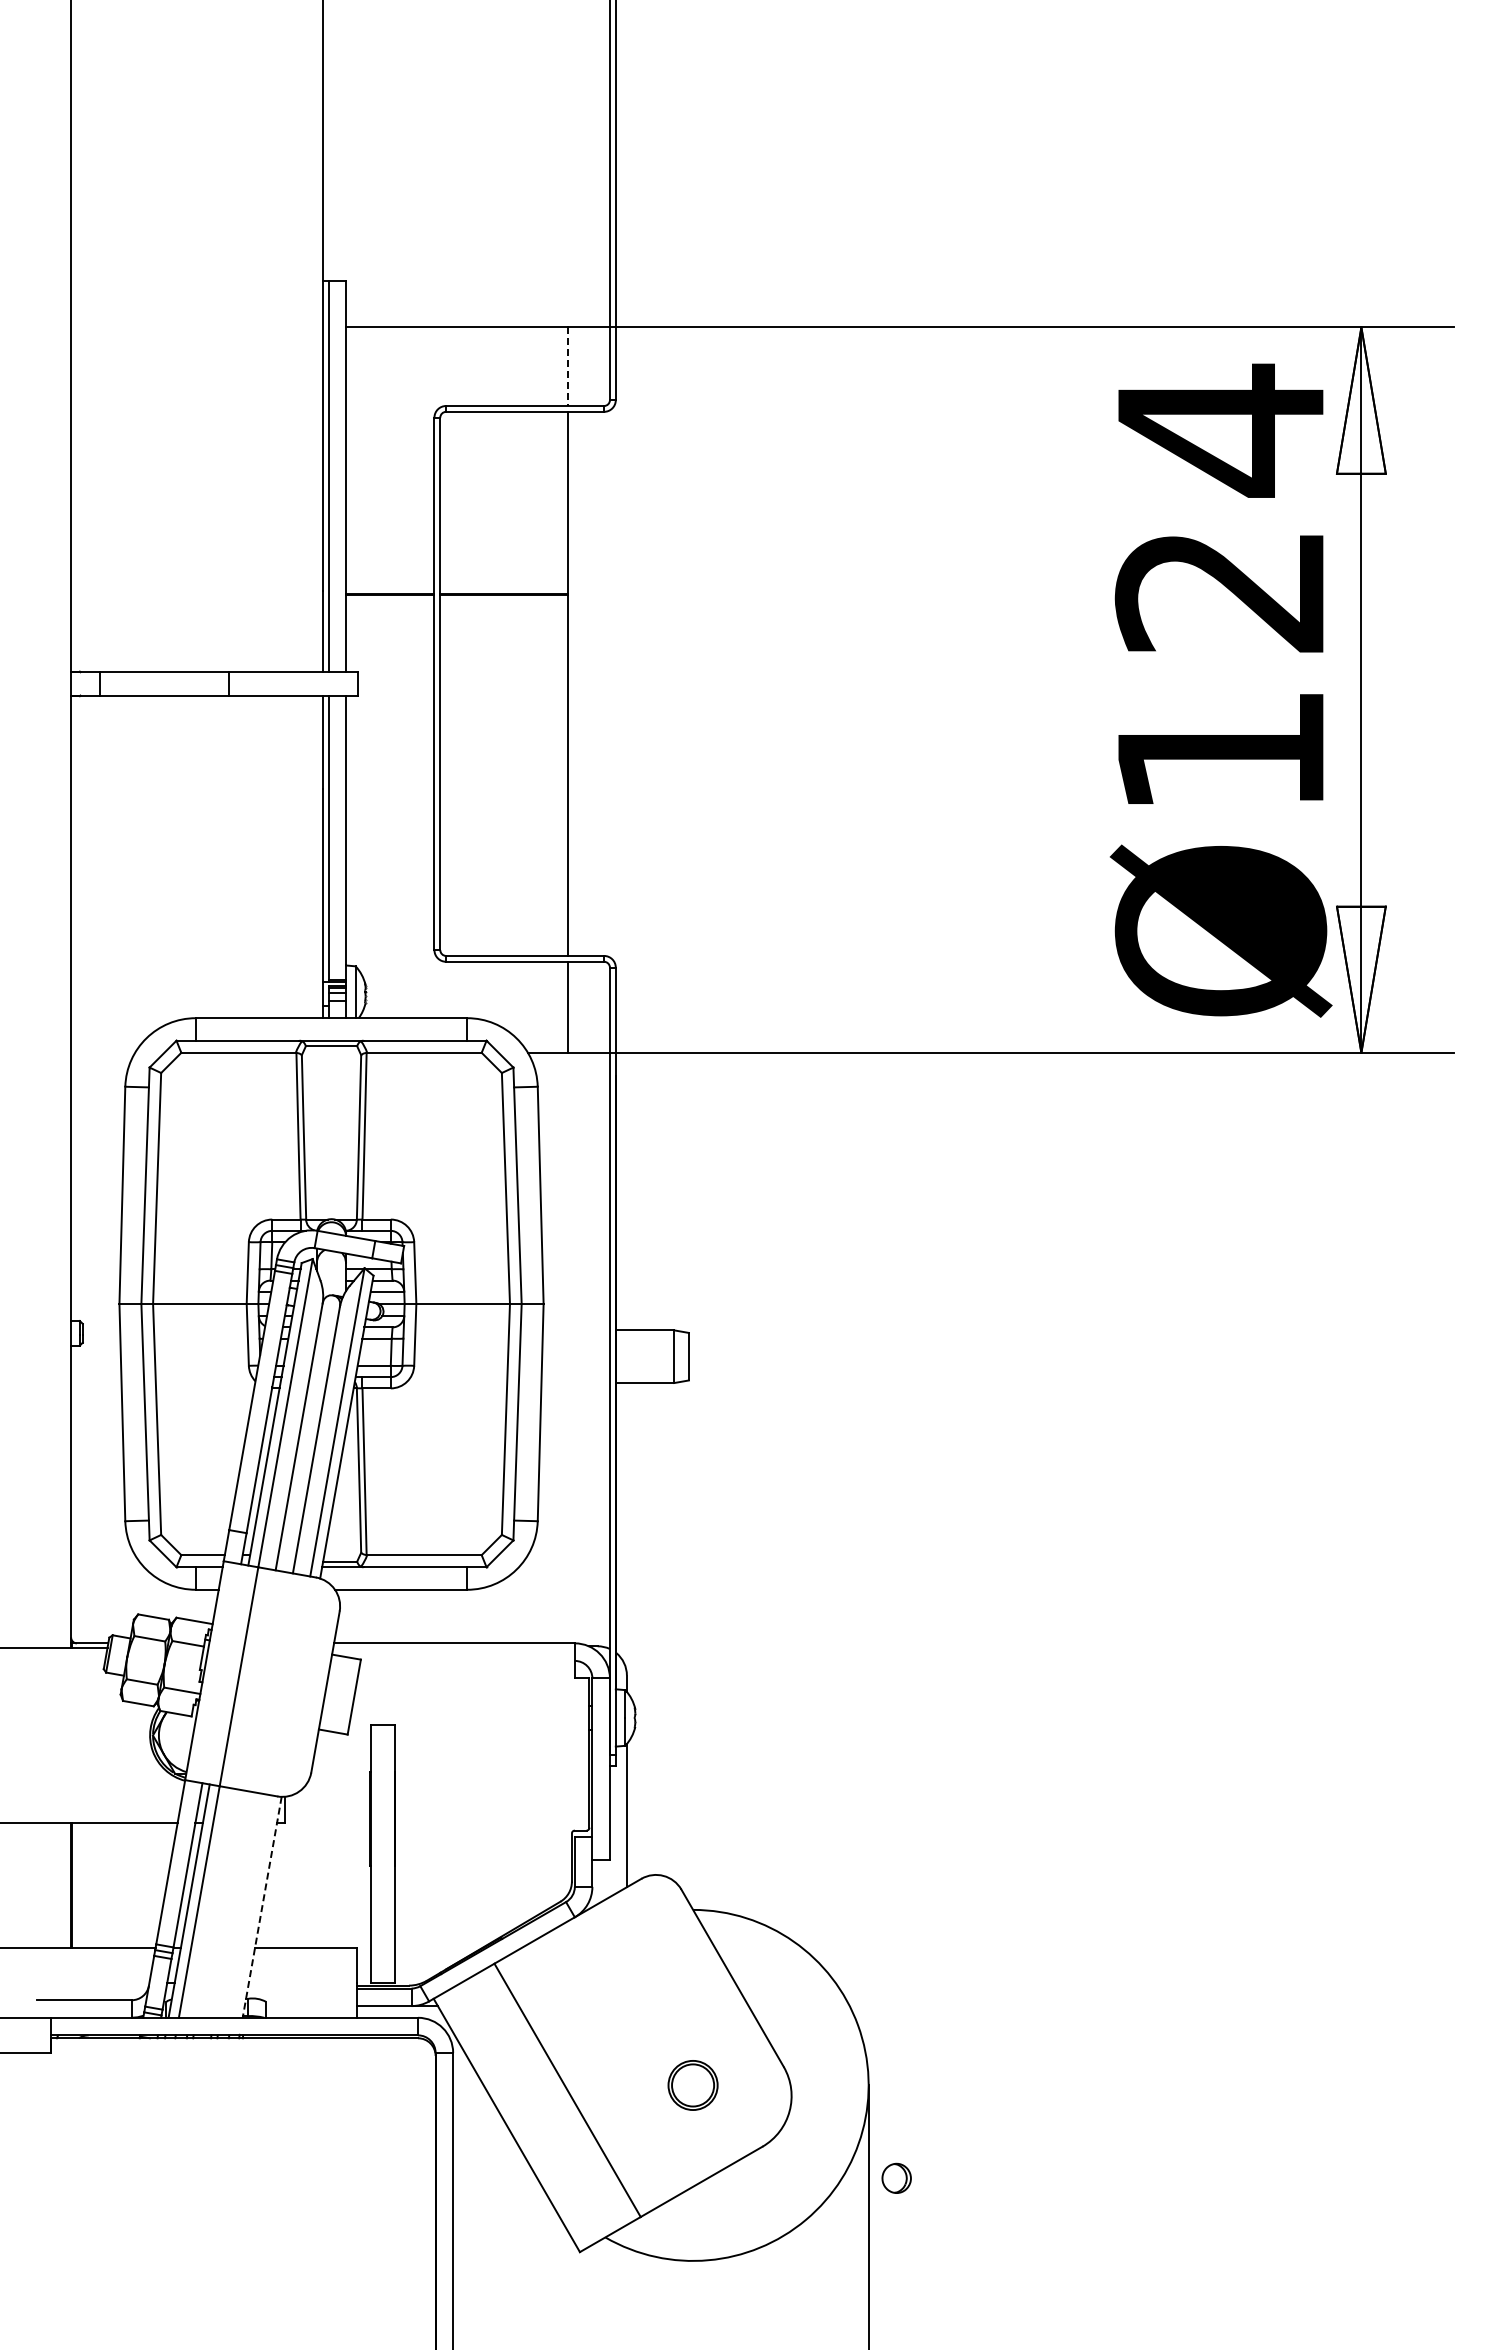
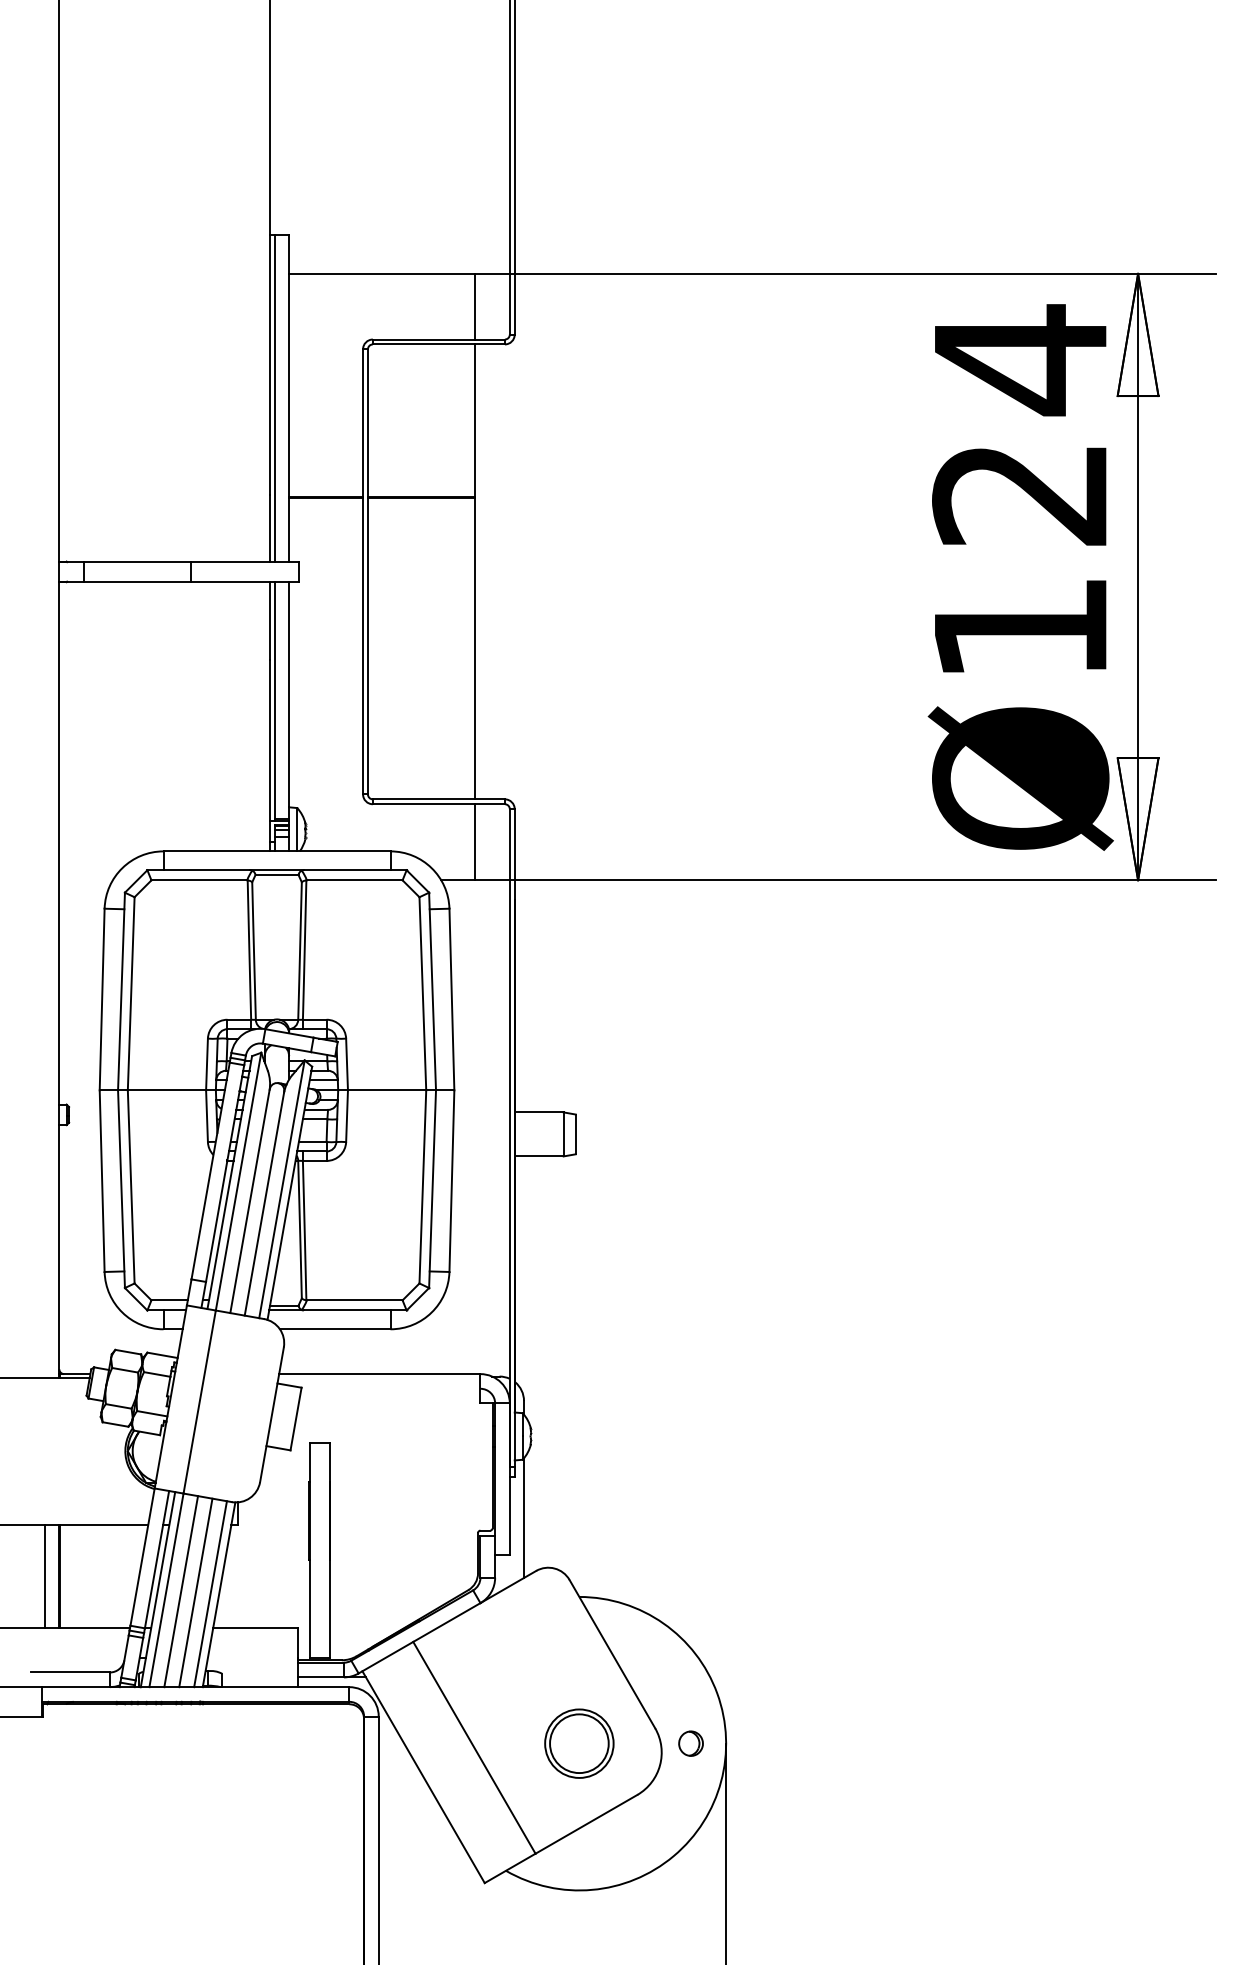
line: (568, 367) -> (475, 307), dashed -> solid
line: (53, 1885) -> (44, 1576), added
line: (216, 1903) -> (180, 1591), added
line: (234, 1904) -> (195, 1592), added
line: (251, 1906) -> (210, 1594), added
line: (262, 1907) -> (219, 1594), dashed -> solid
part: (692, 2085) -> (578, 1743), size x1.67
part: (896, 2177) -> (690, 1742), moved

